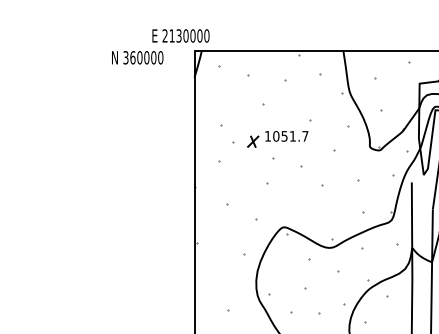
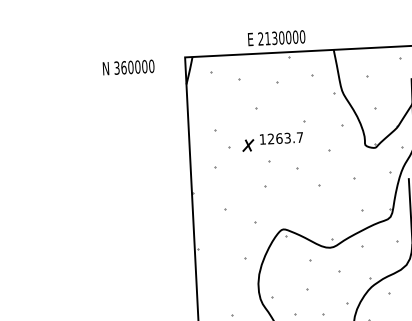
text: (180, 35) -> (276, 37), moved
text: (284, 136) -> (279, 138), 1051.7 -> 1263.7

